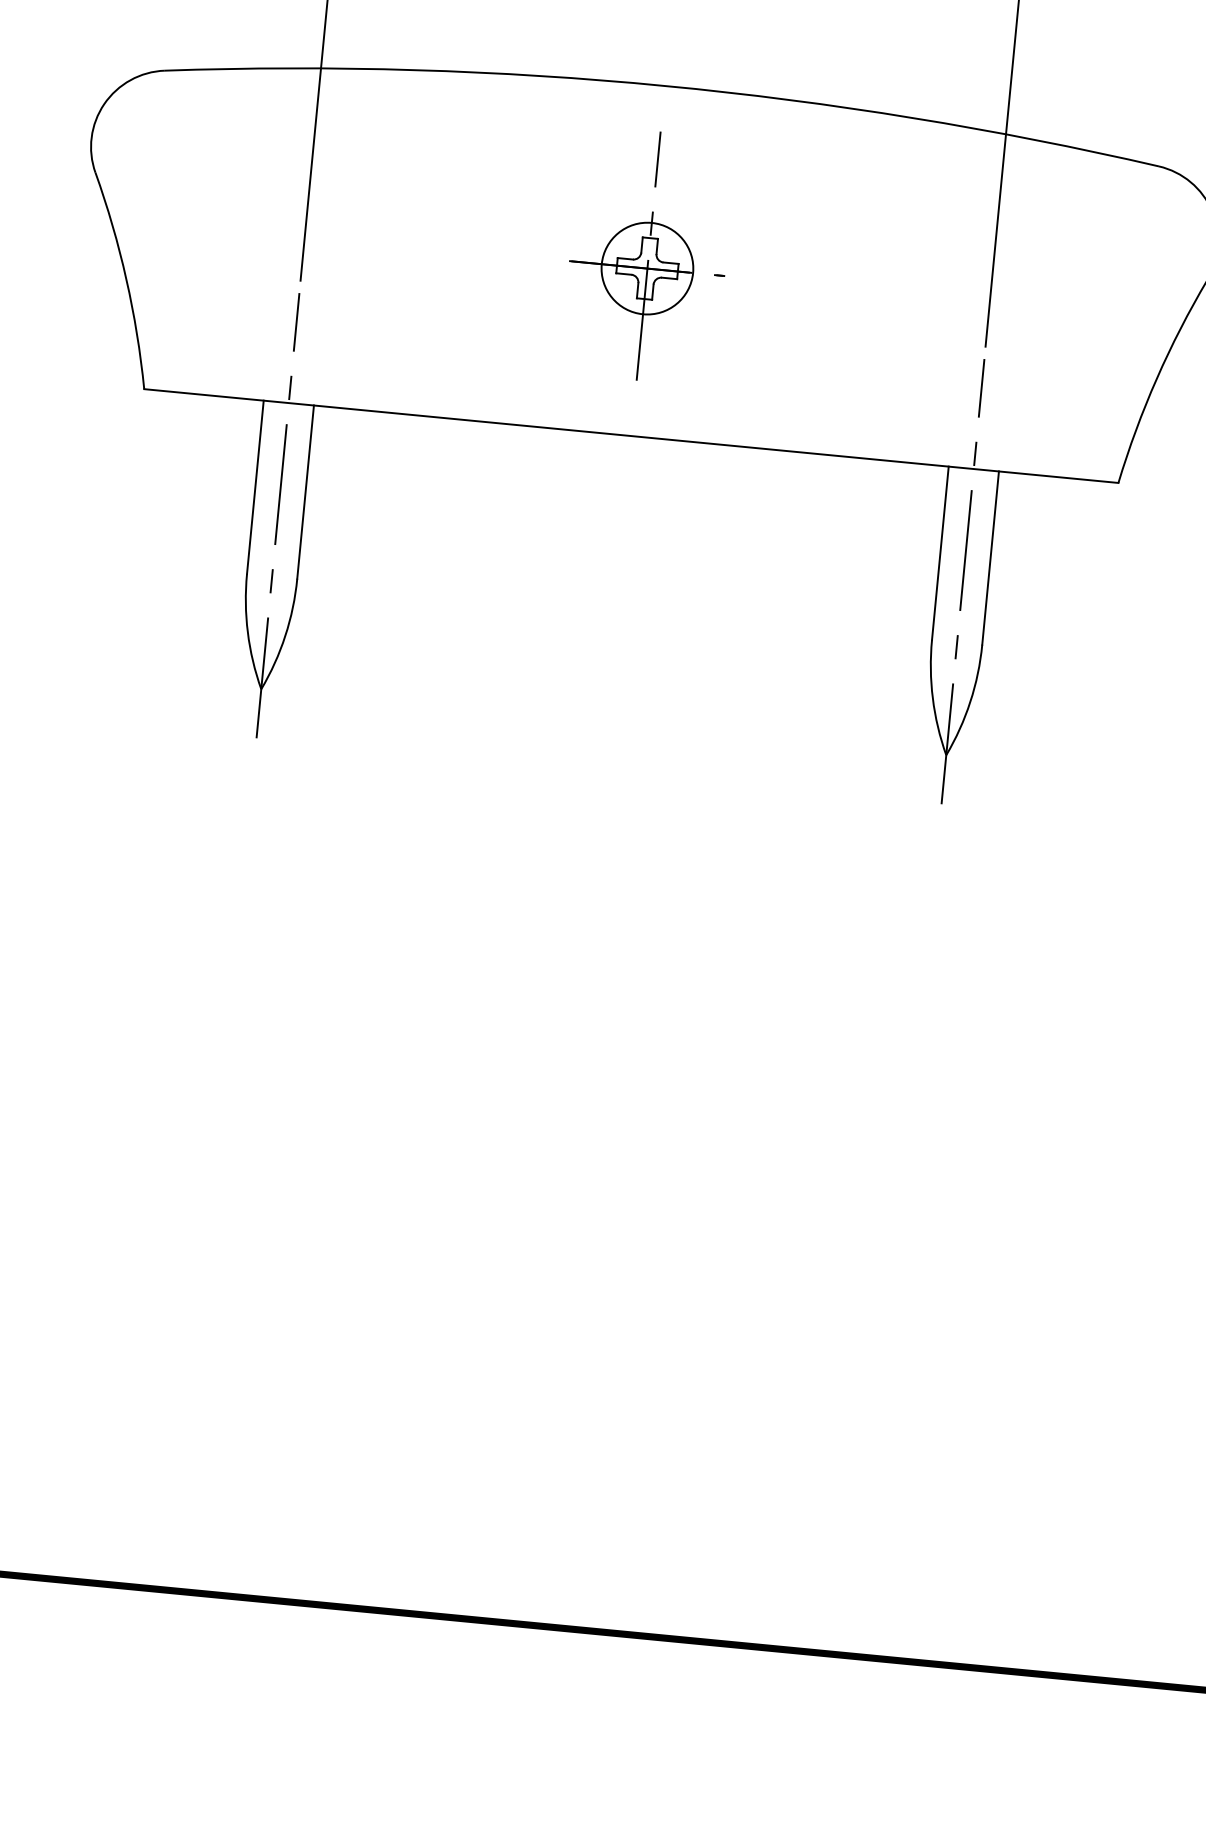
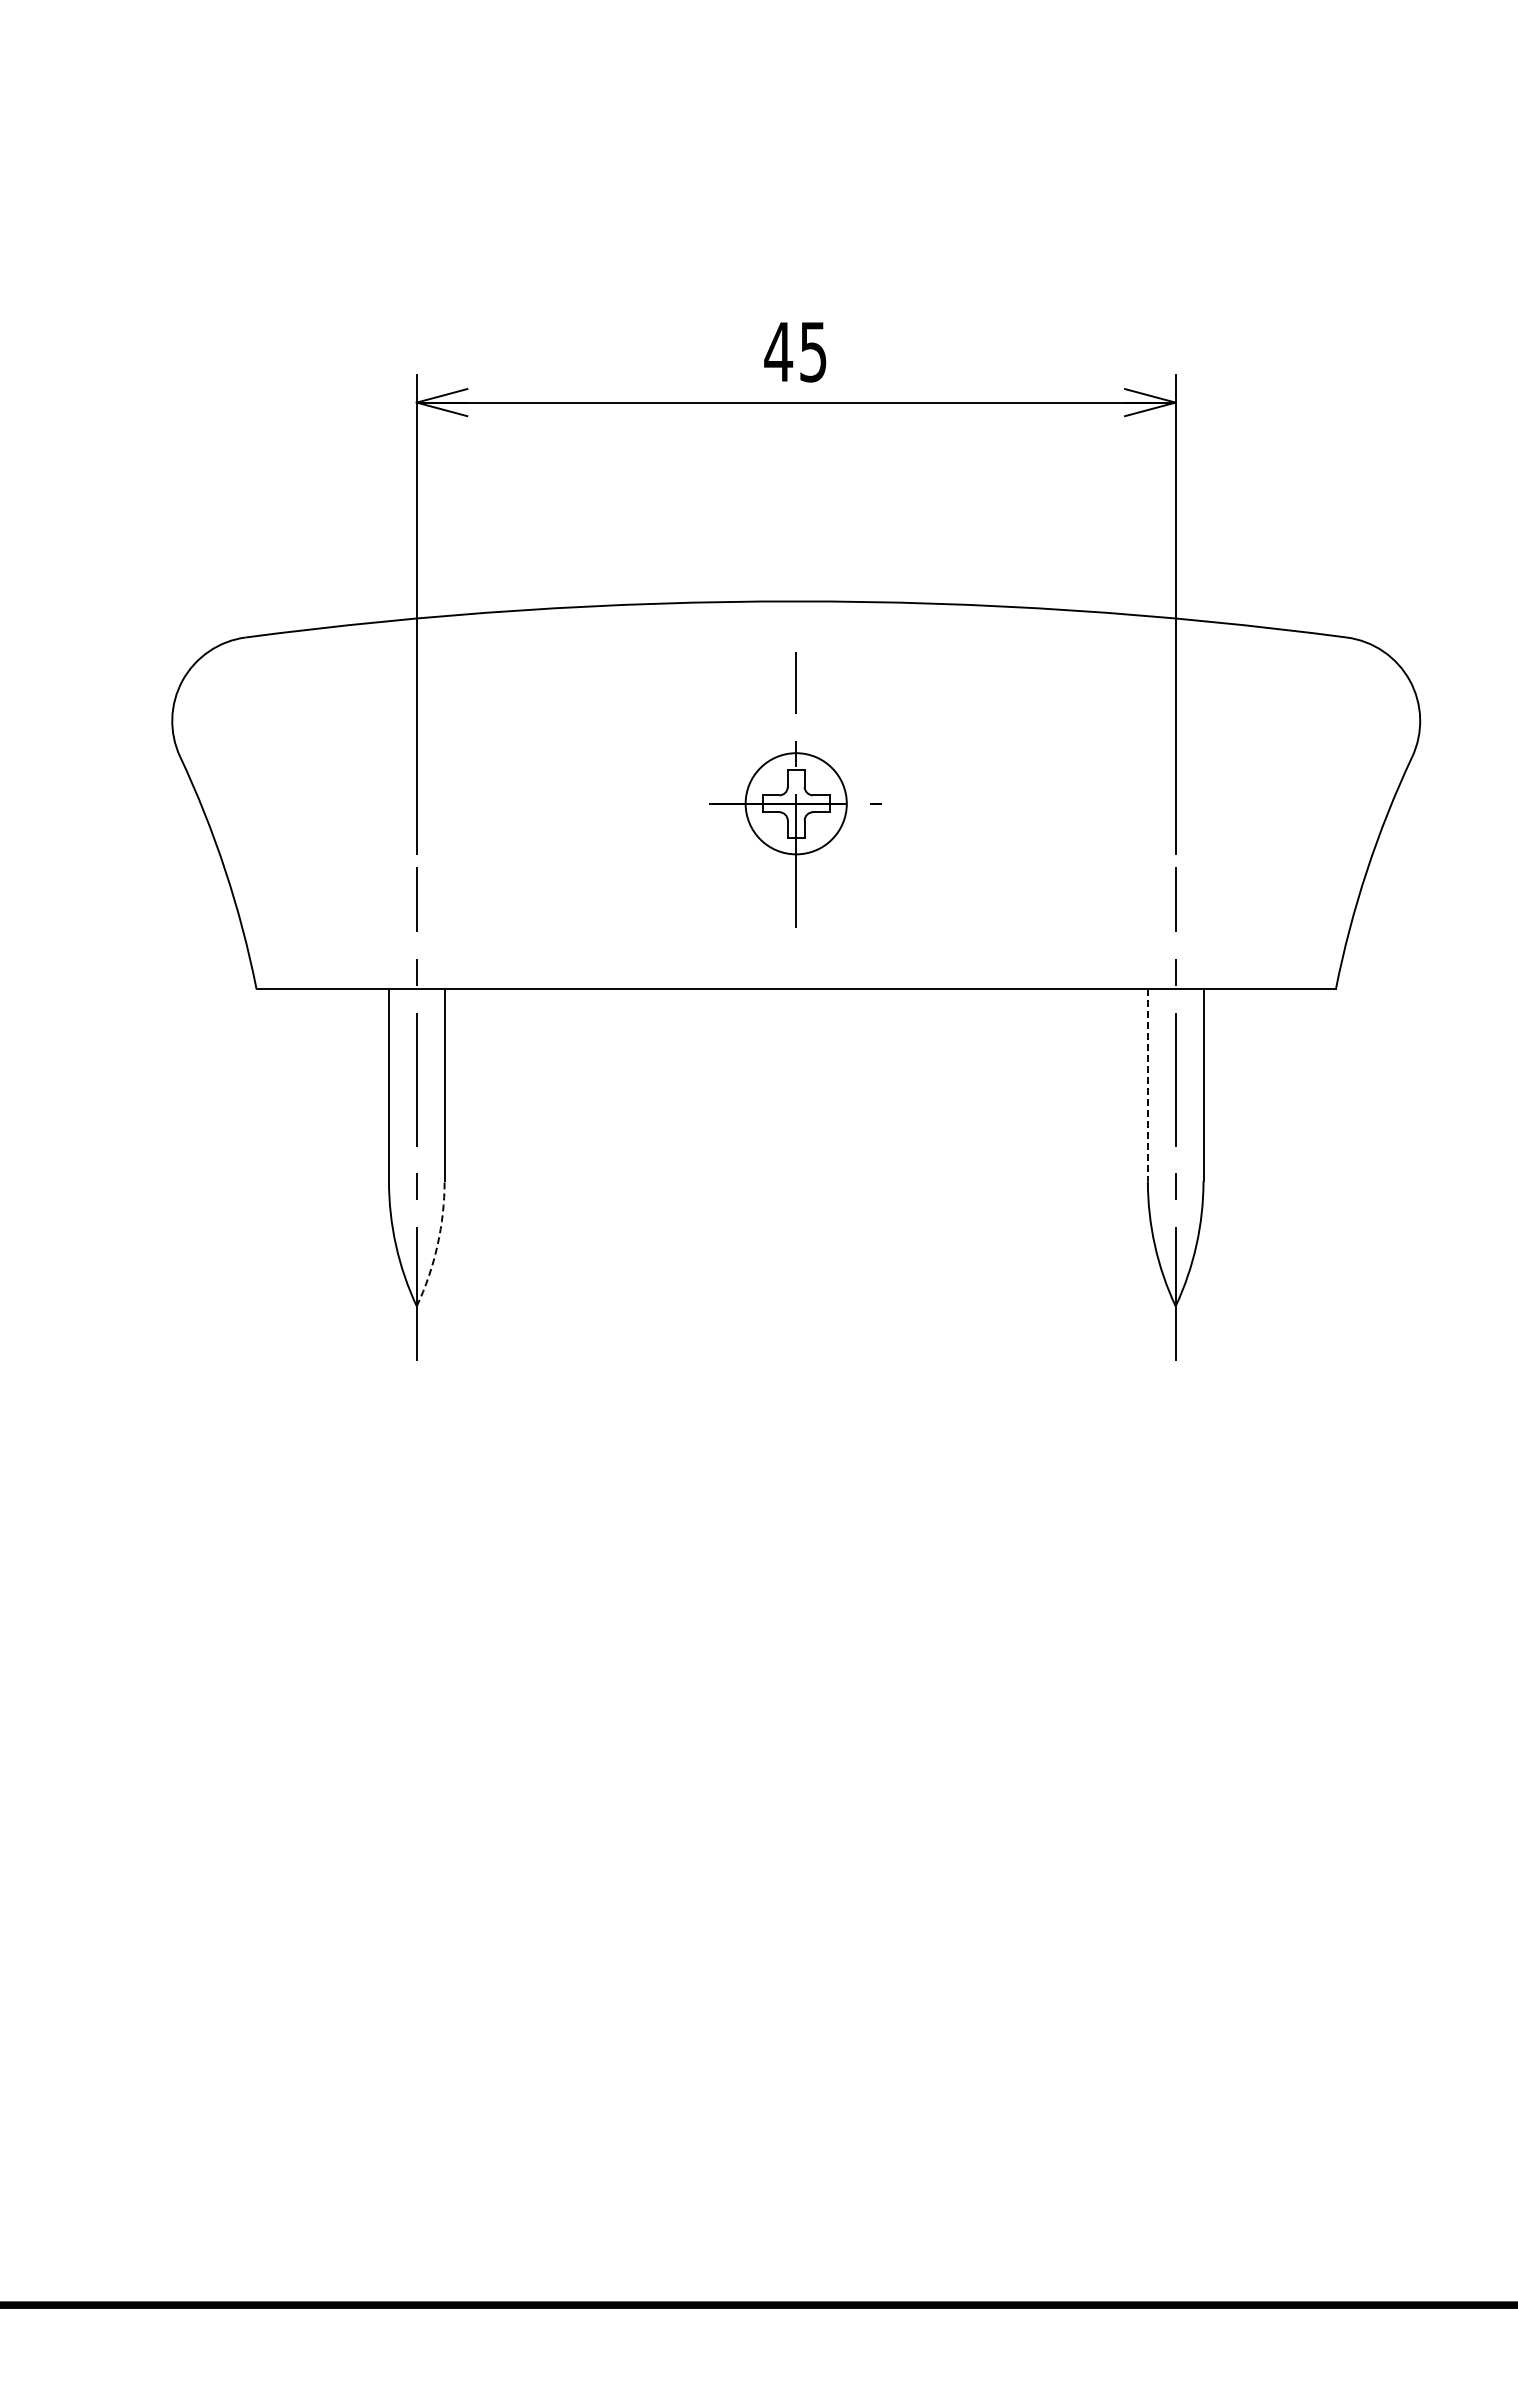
line: (940, 553) -> (1147, 1085), solid -> dashed
arc: (285, 636) -> (437, 1245), solid -> dashed

